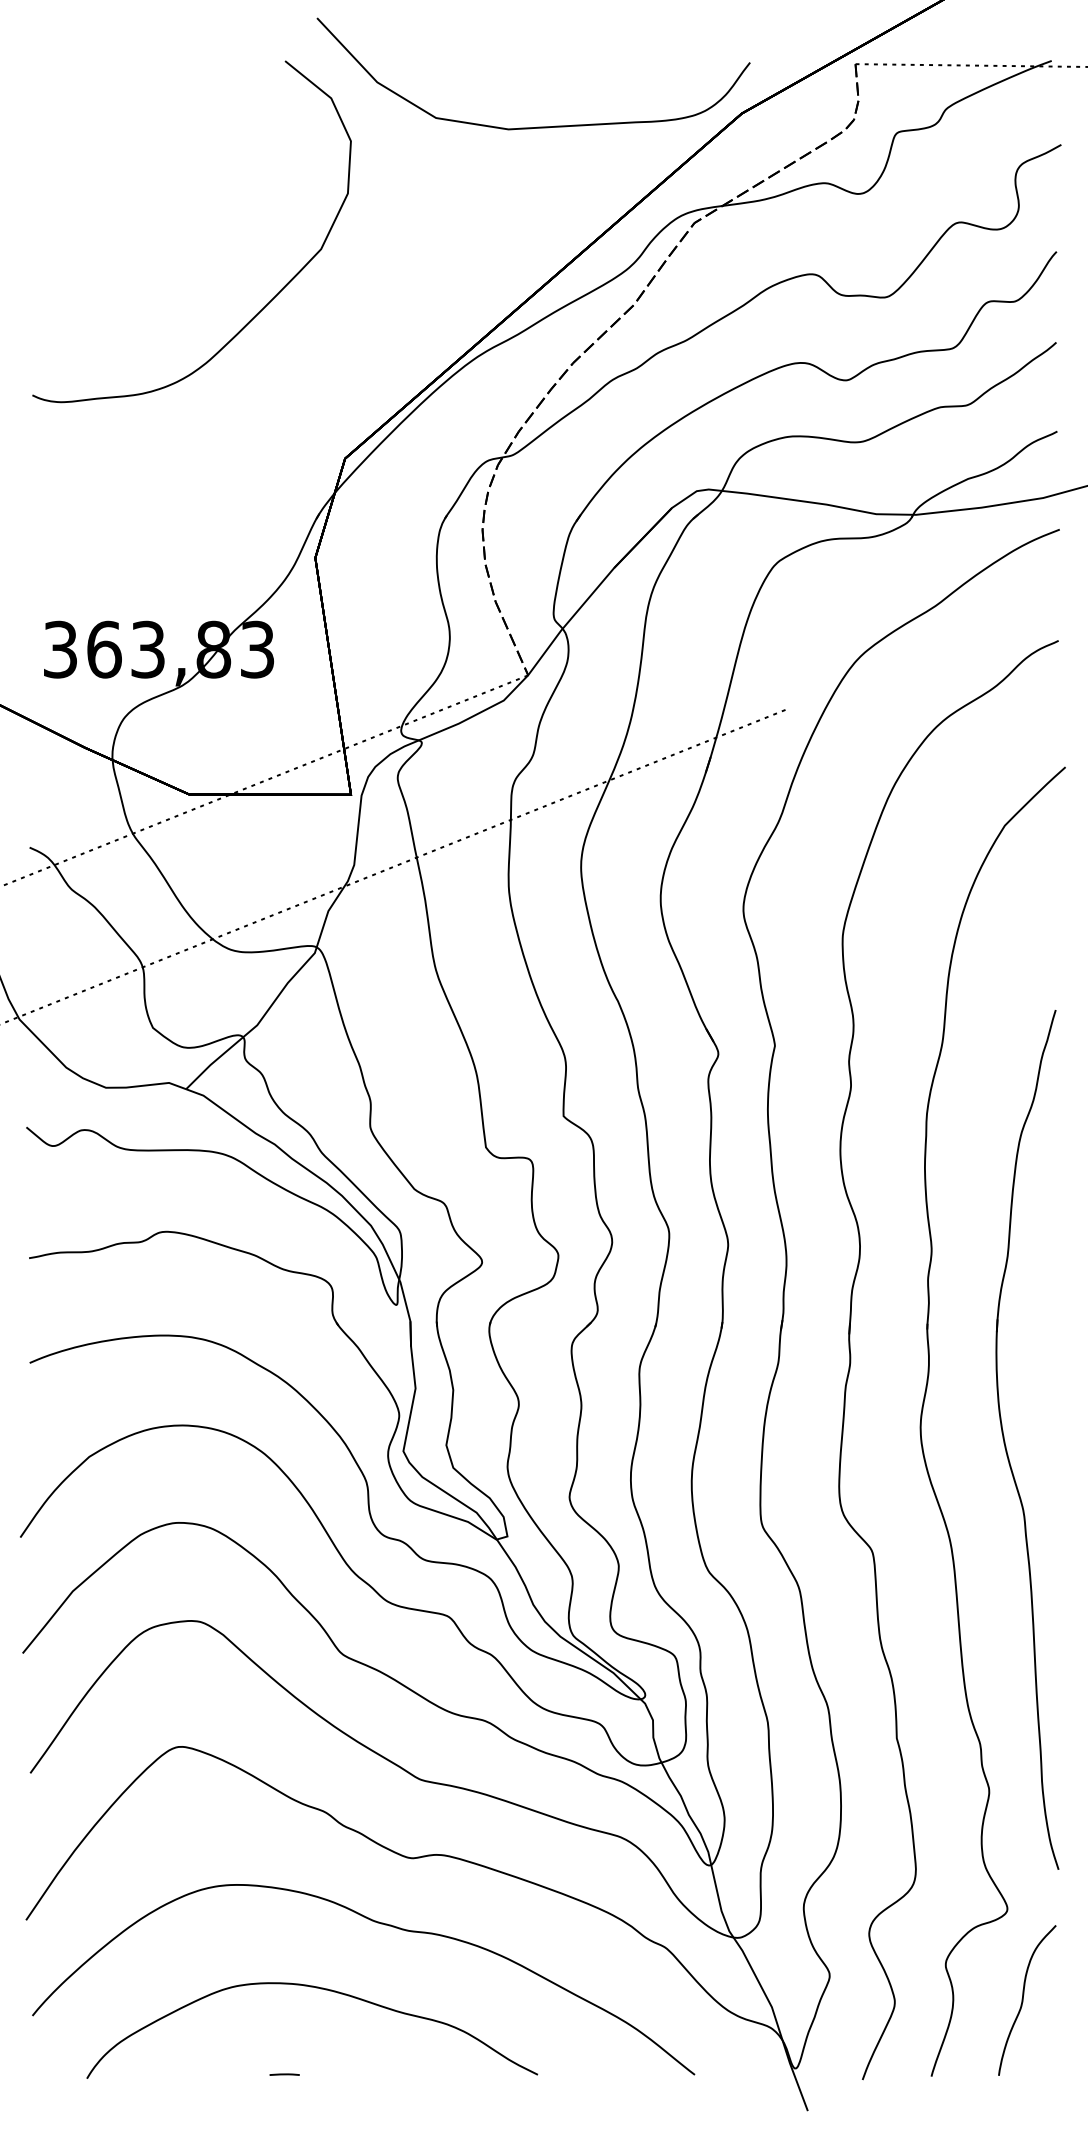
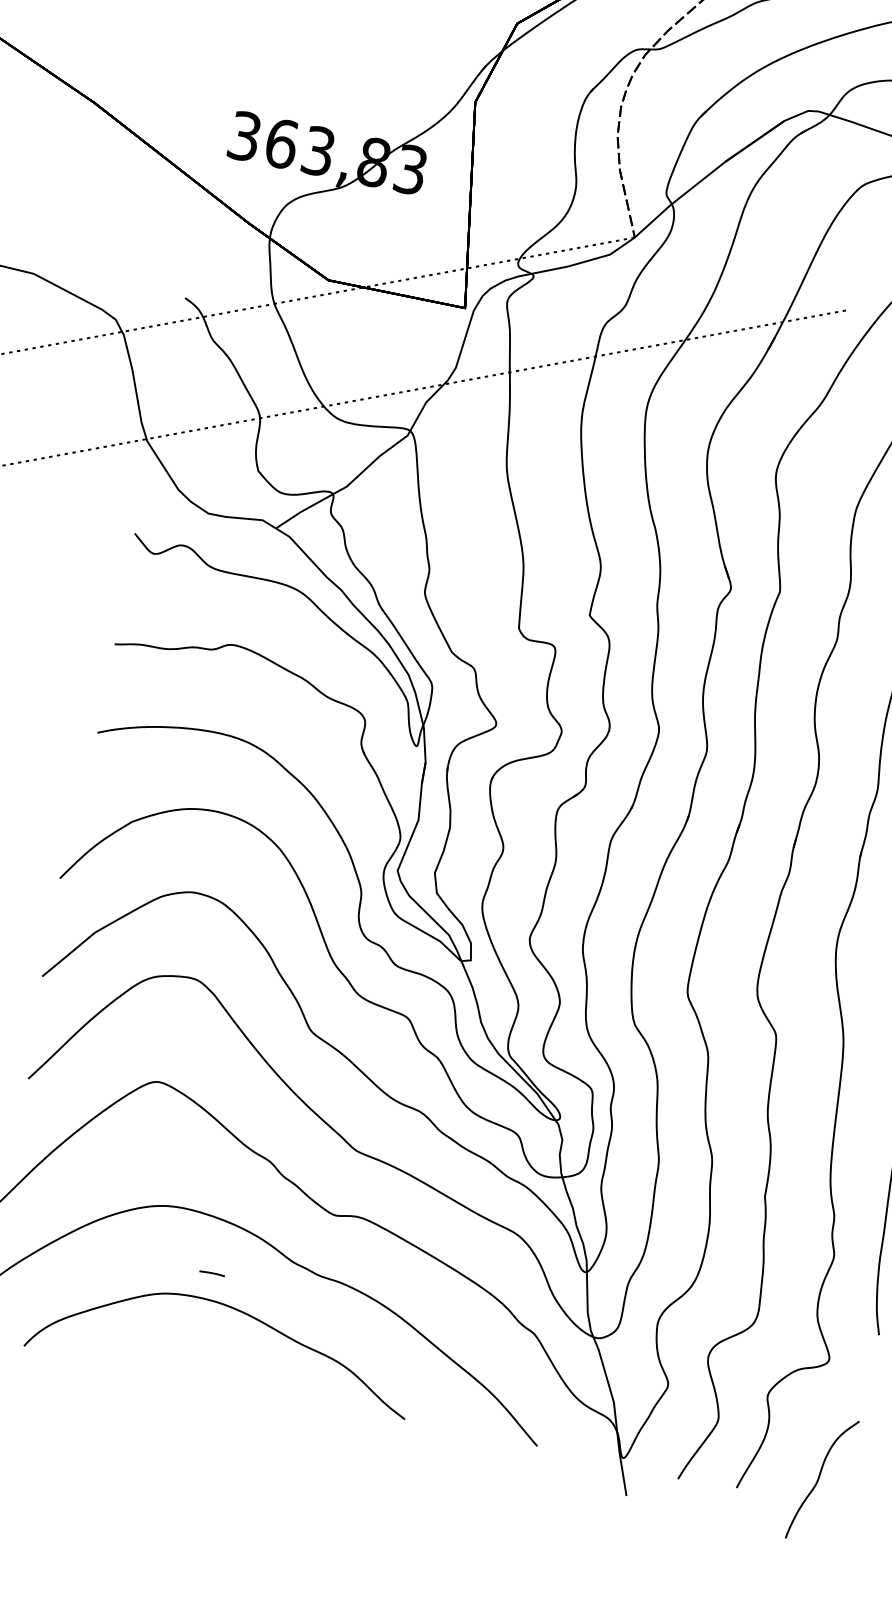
curve: (1023, 2000) -> (819, 1479), moved
line: (284, 2074) -> (212, 1273), moved

